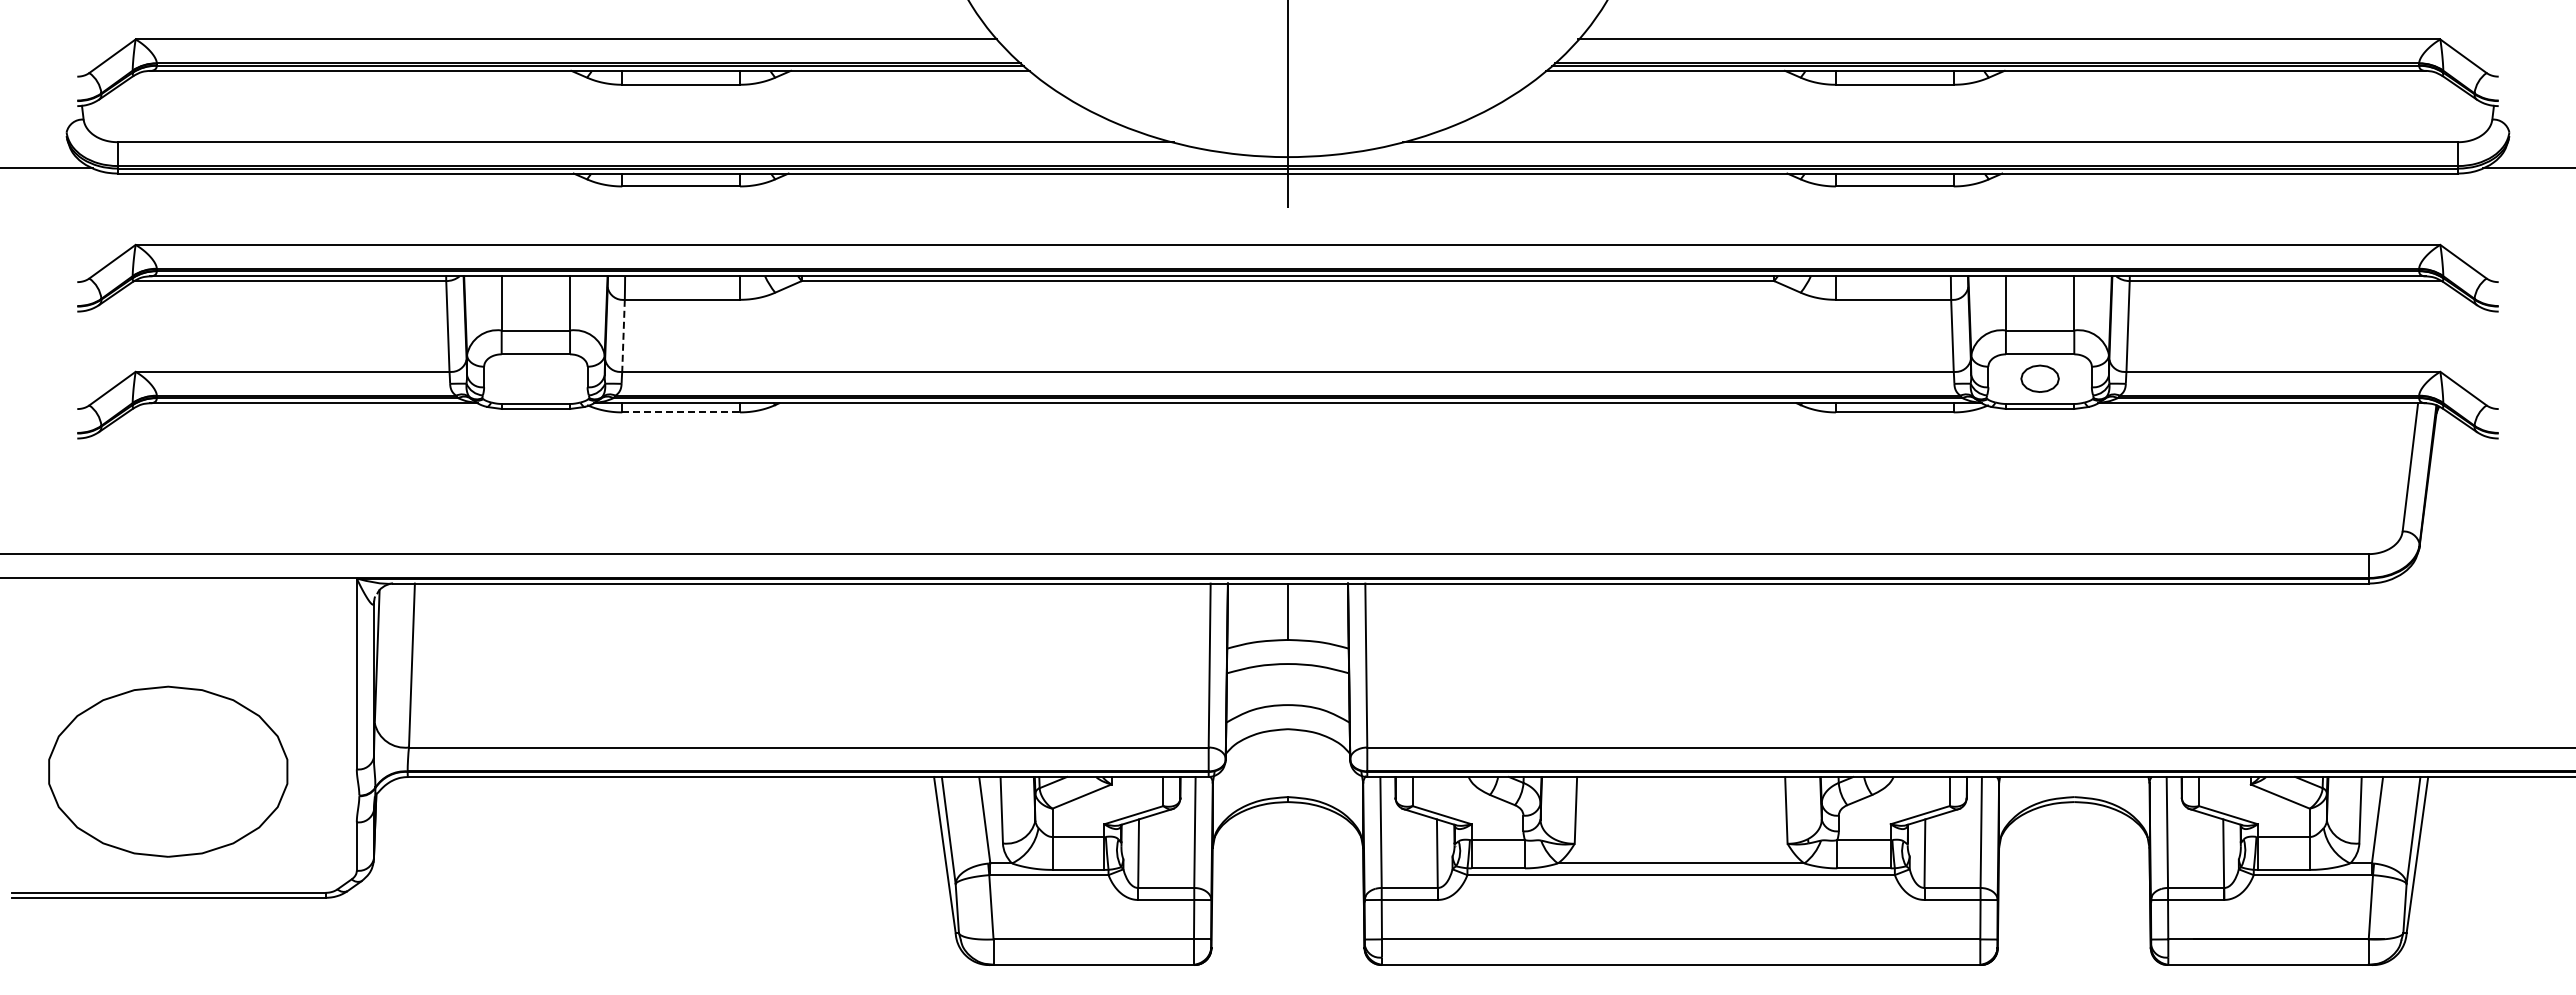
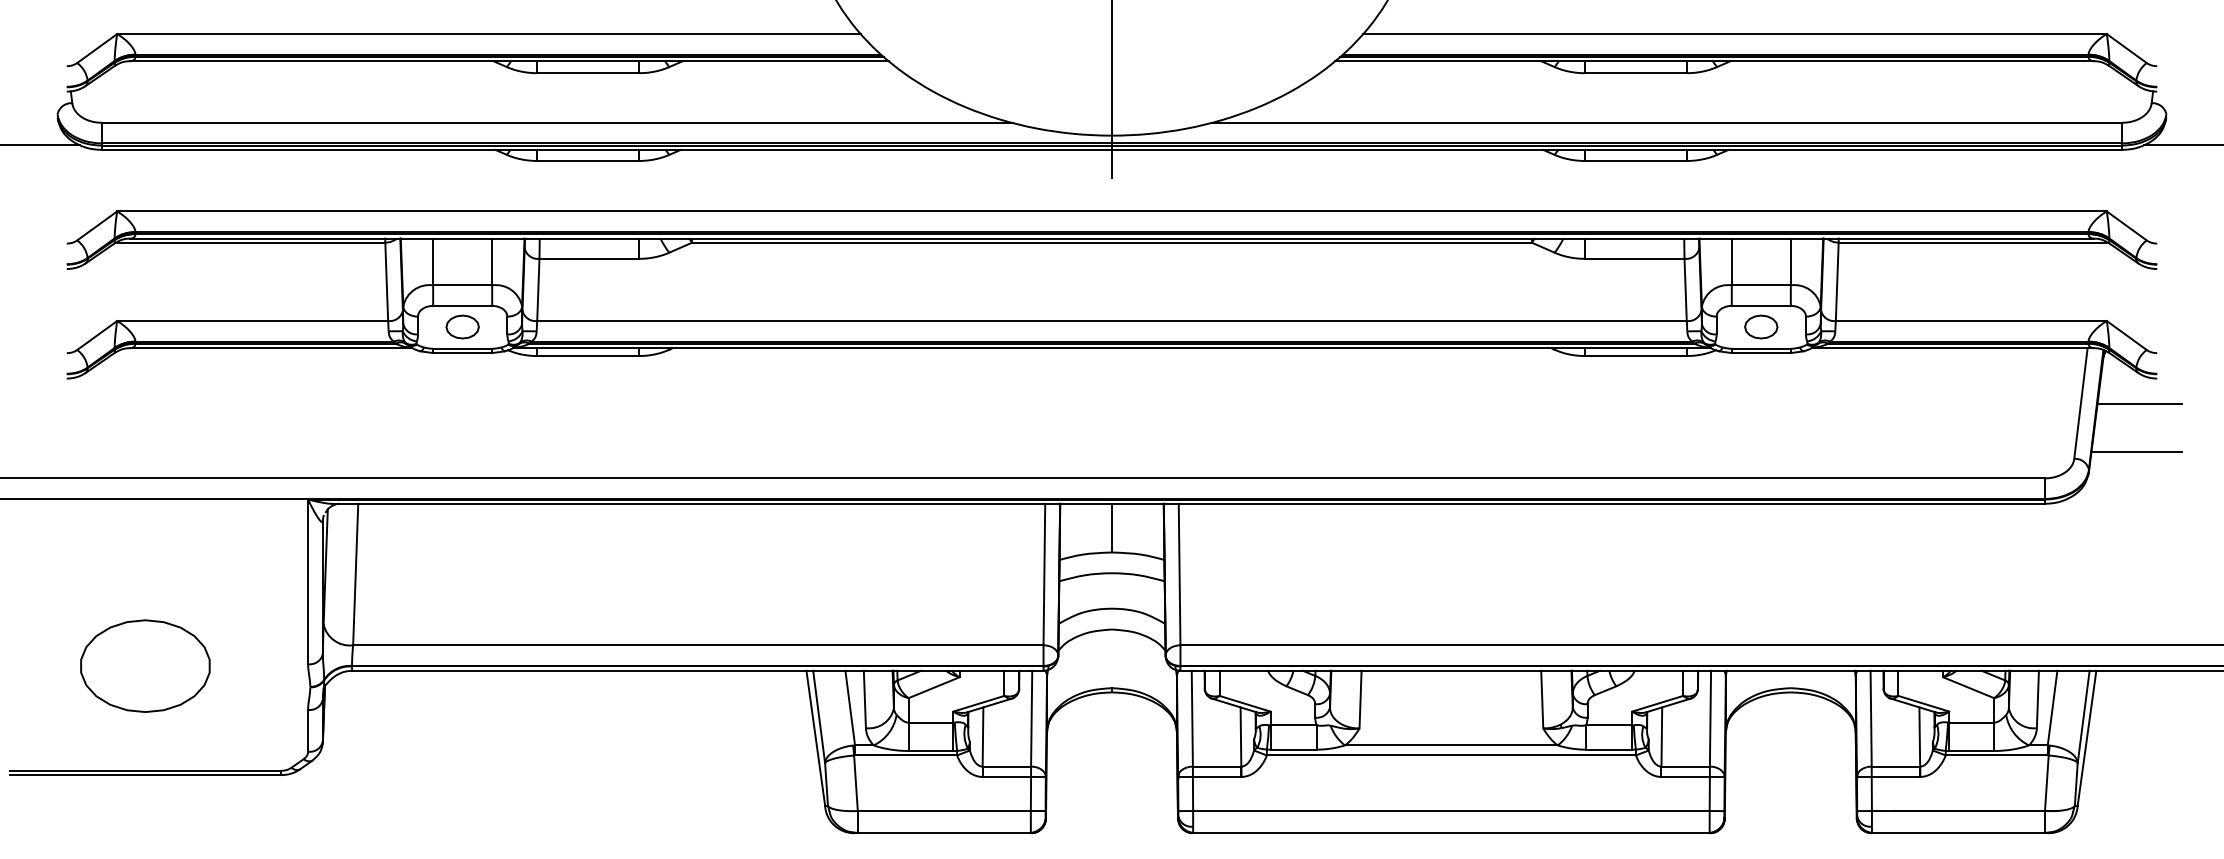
line: (623, 336) -> (538, 290), dashed -> solid
part: (535, 378) -> (462, 326), added
line: (681, 412) -> (588, 356), dashed -> solid
line: (2478, 467) -> (2139, 403), added
line: (2474, 523) -> (2136, 451), added
part: (168, 771) -> (145, 666), size x0.62

